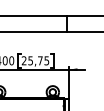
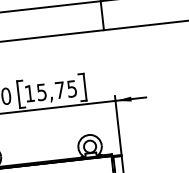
text: (23, 60) -> (28, 93), 25,75 -> 15,75

